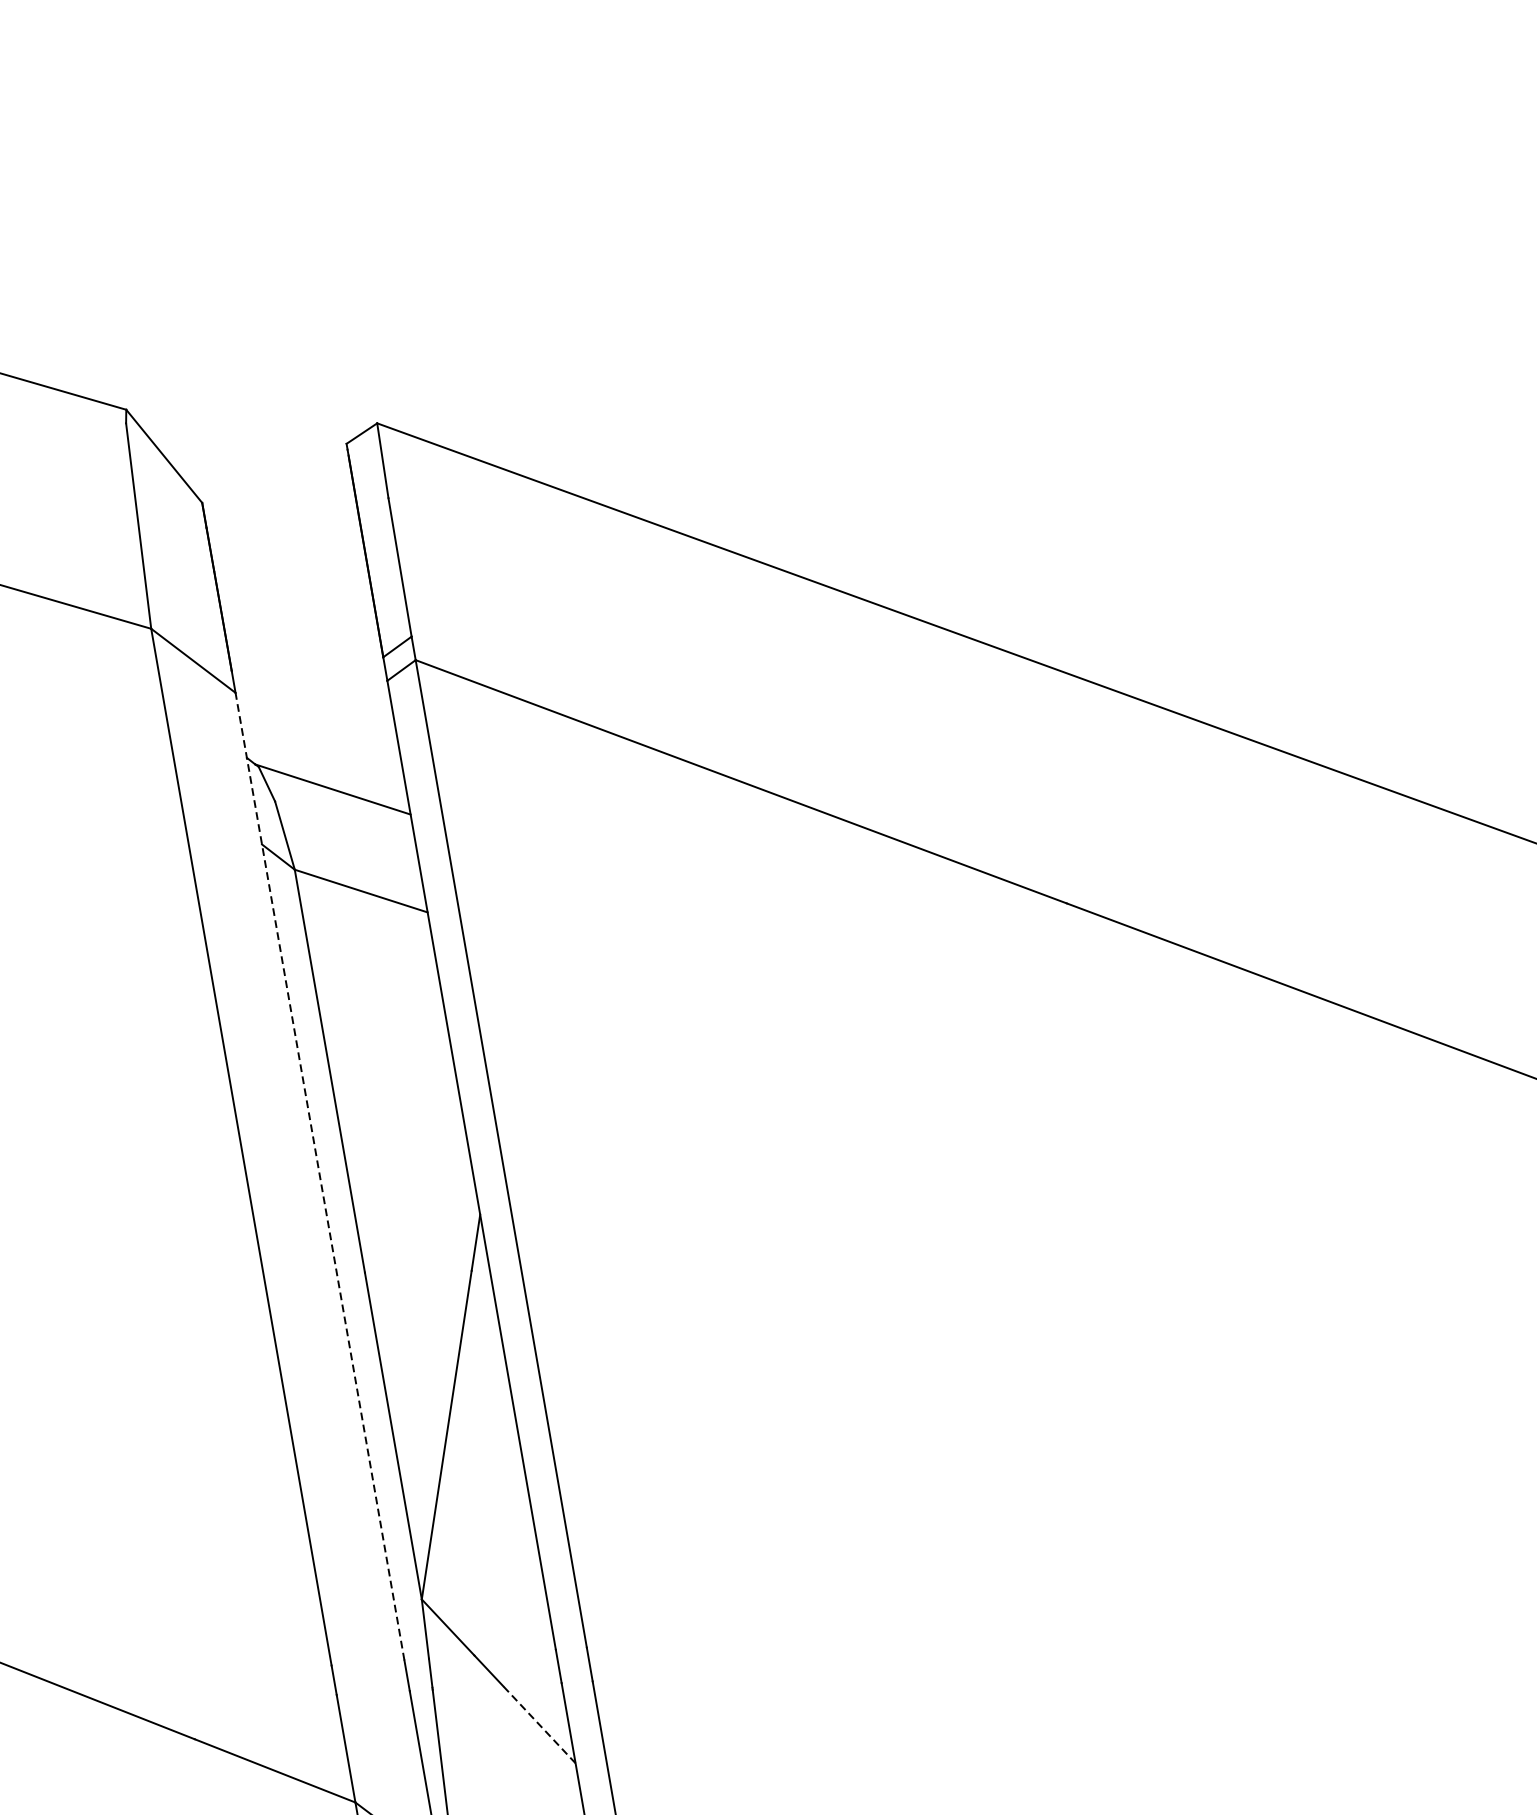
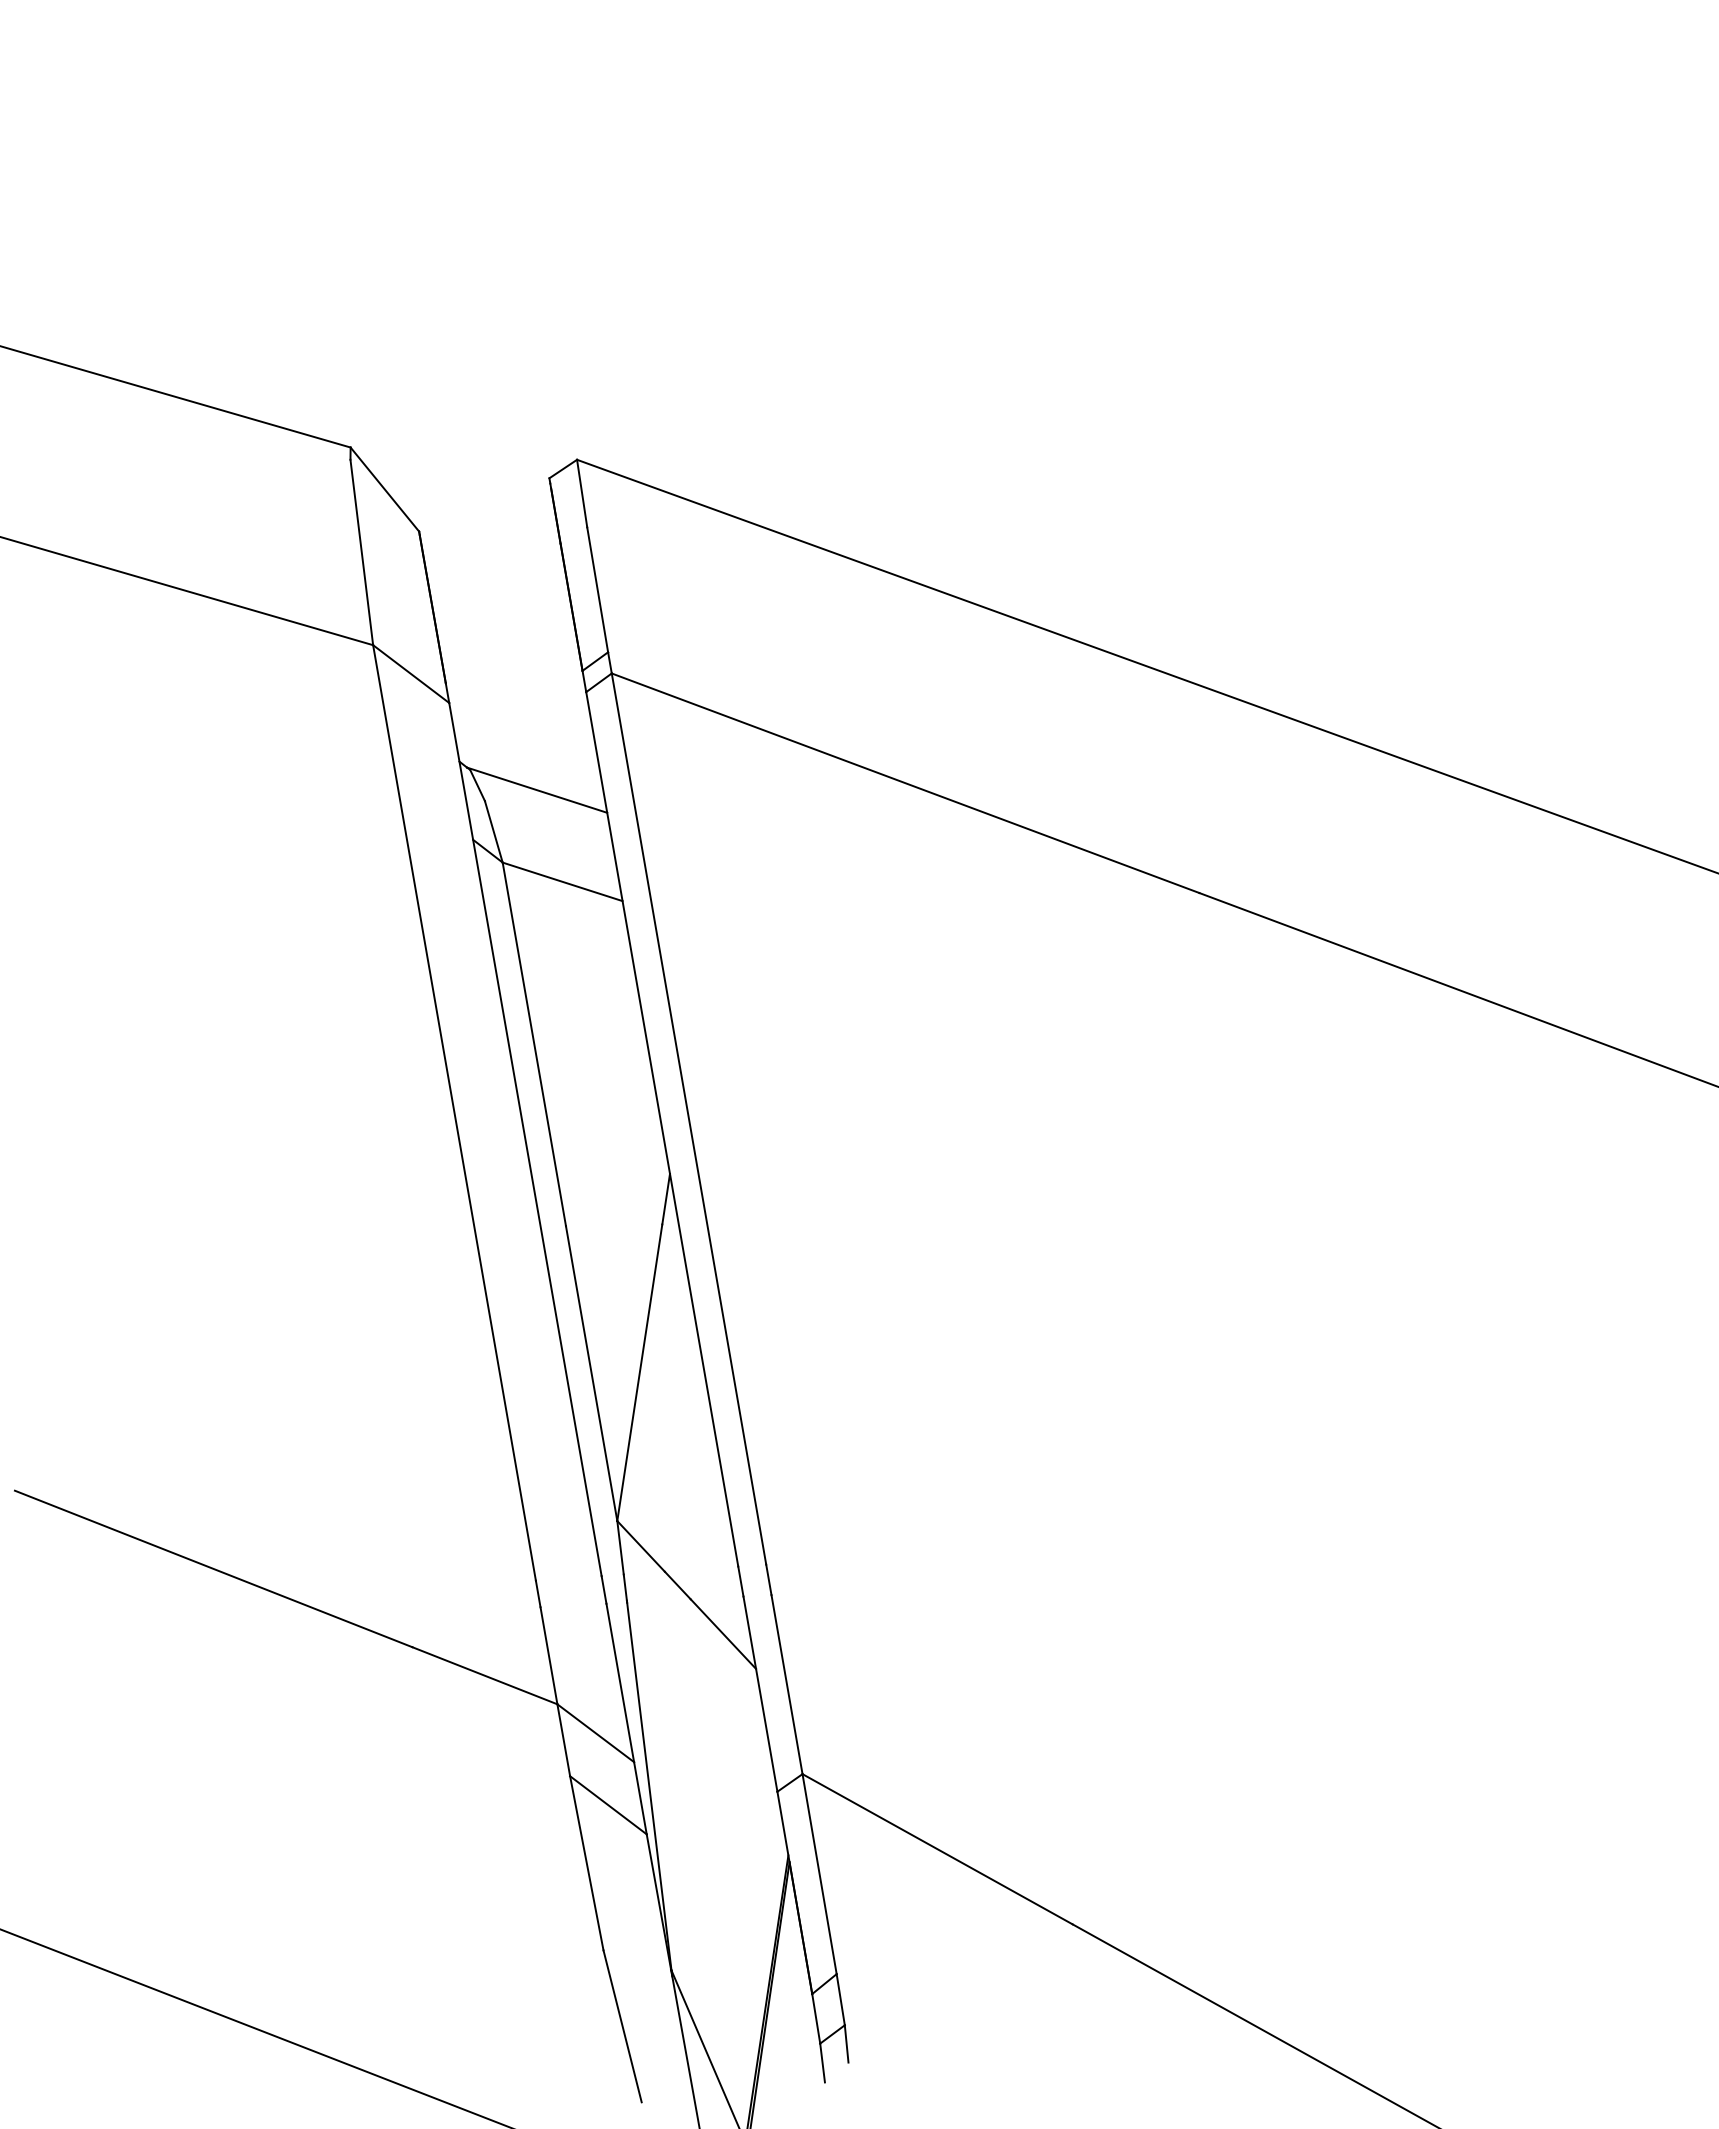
line: (320, 1176) -> (525, 1139), dashed -> solid
line: (539, 1725) -> (723, 1634), dashed -> solid

